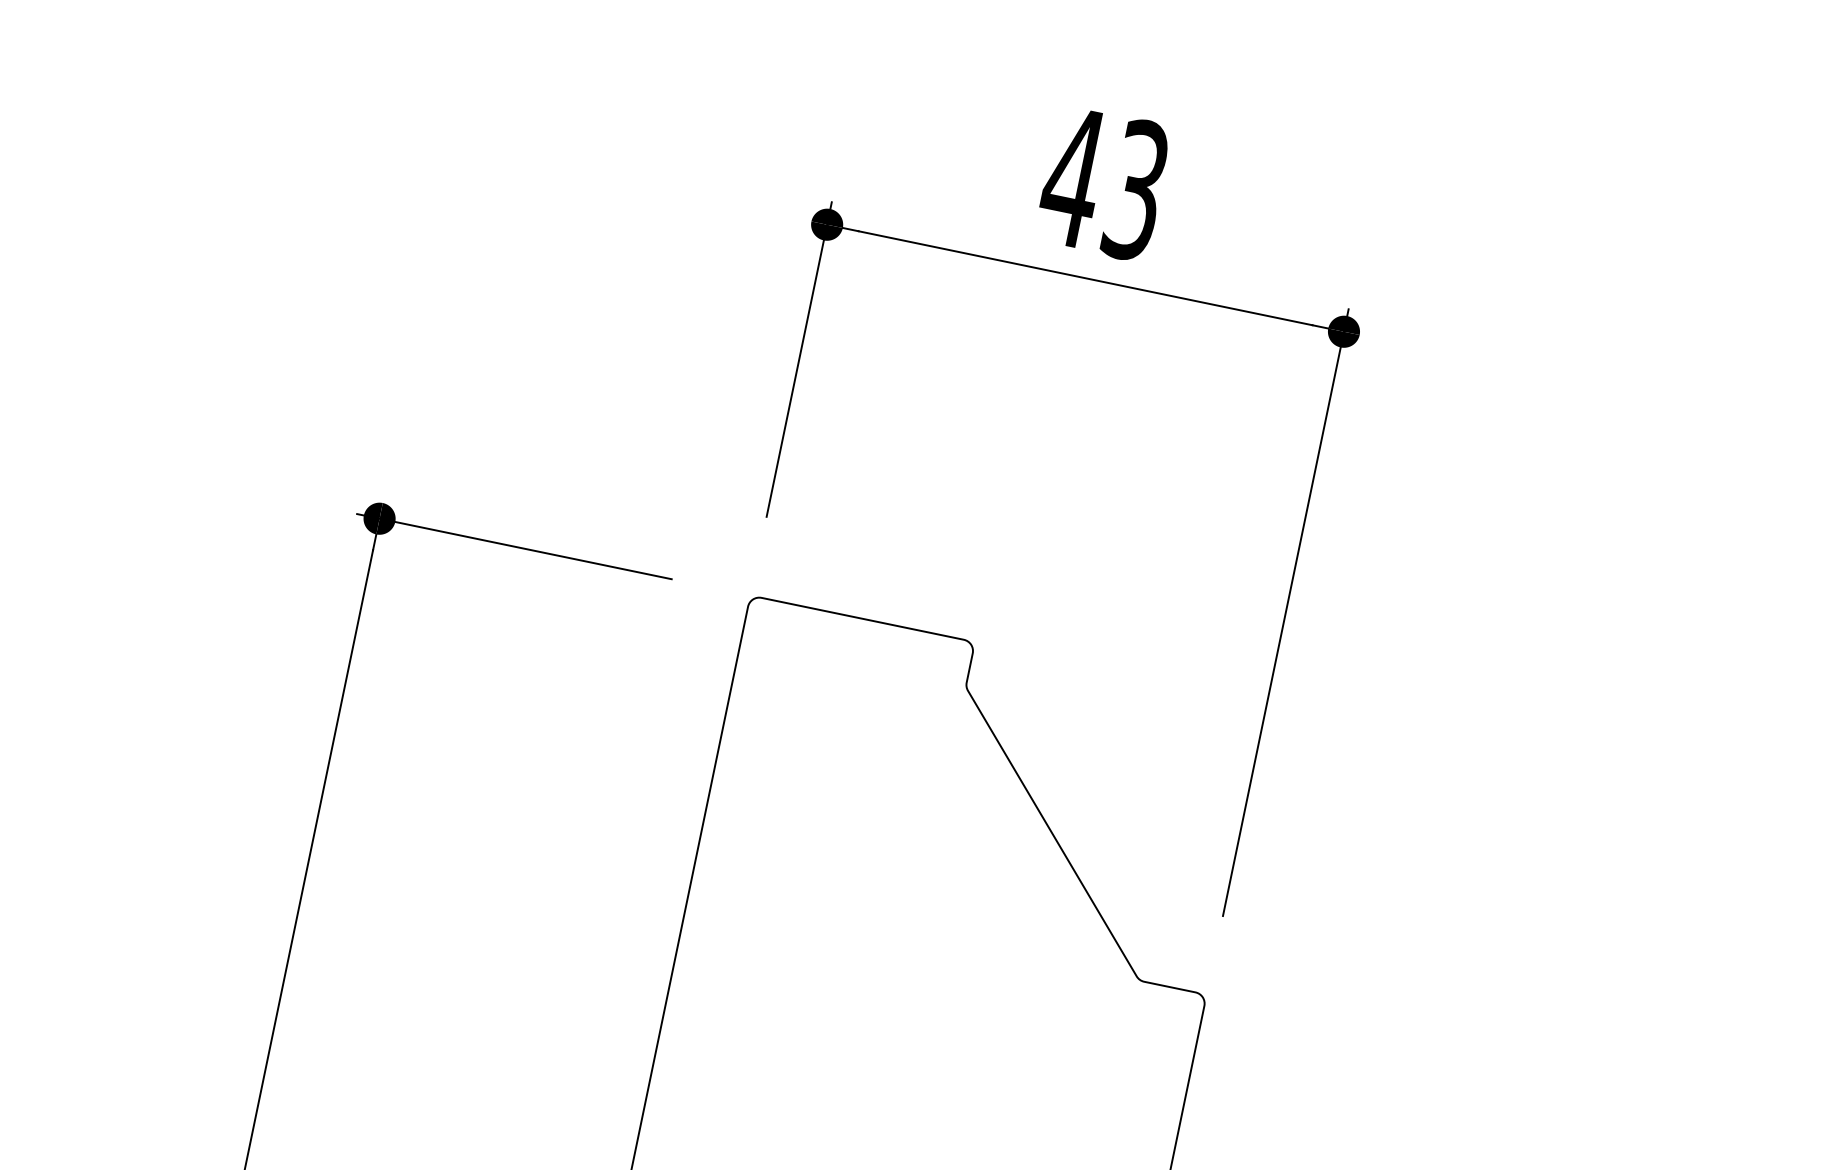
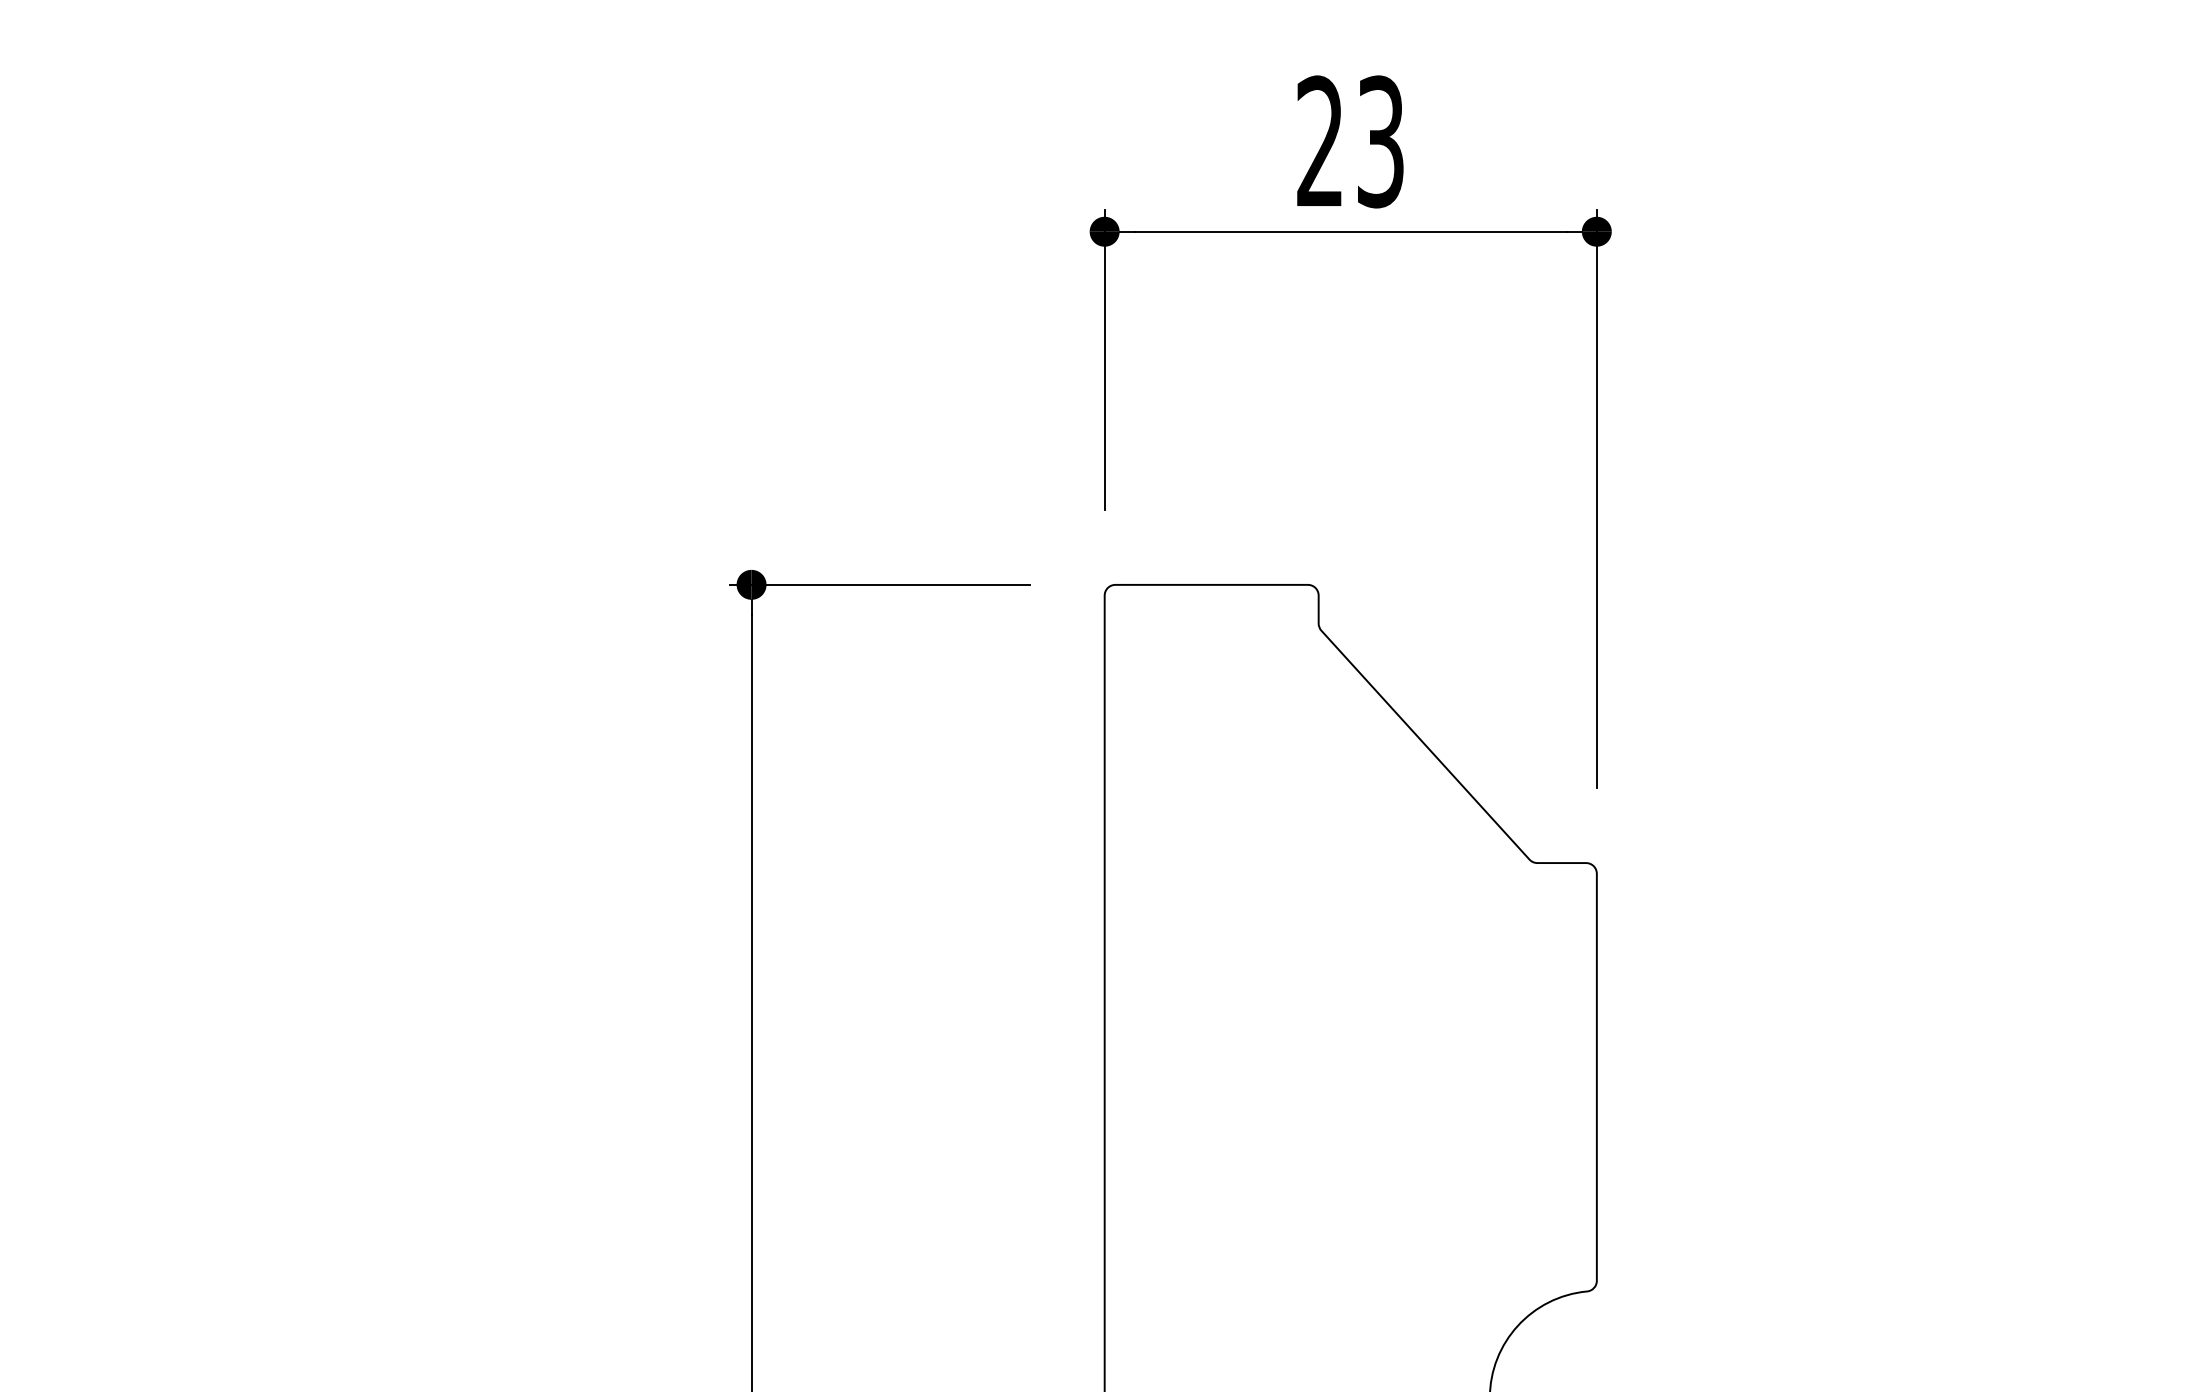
text: (1073, 175) -> (1320, 140), 43 -> 23

